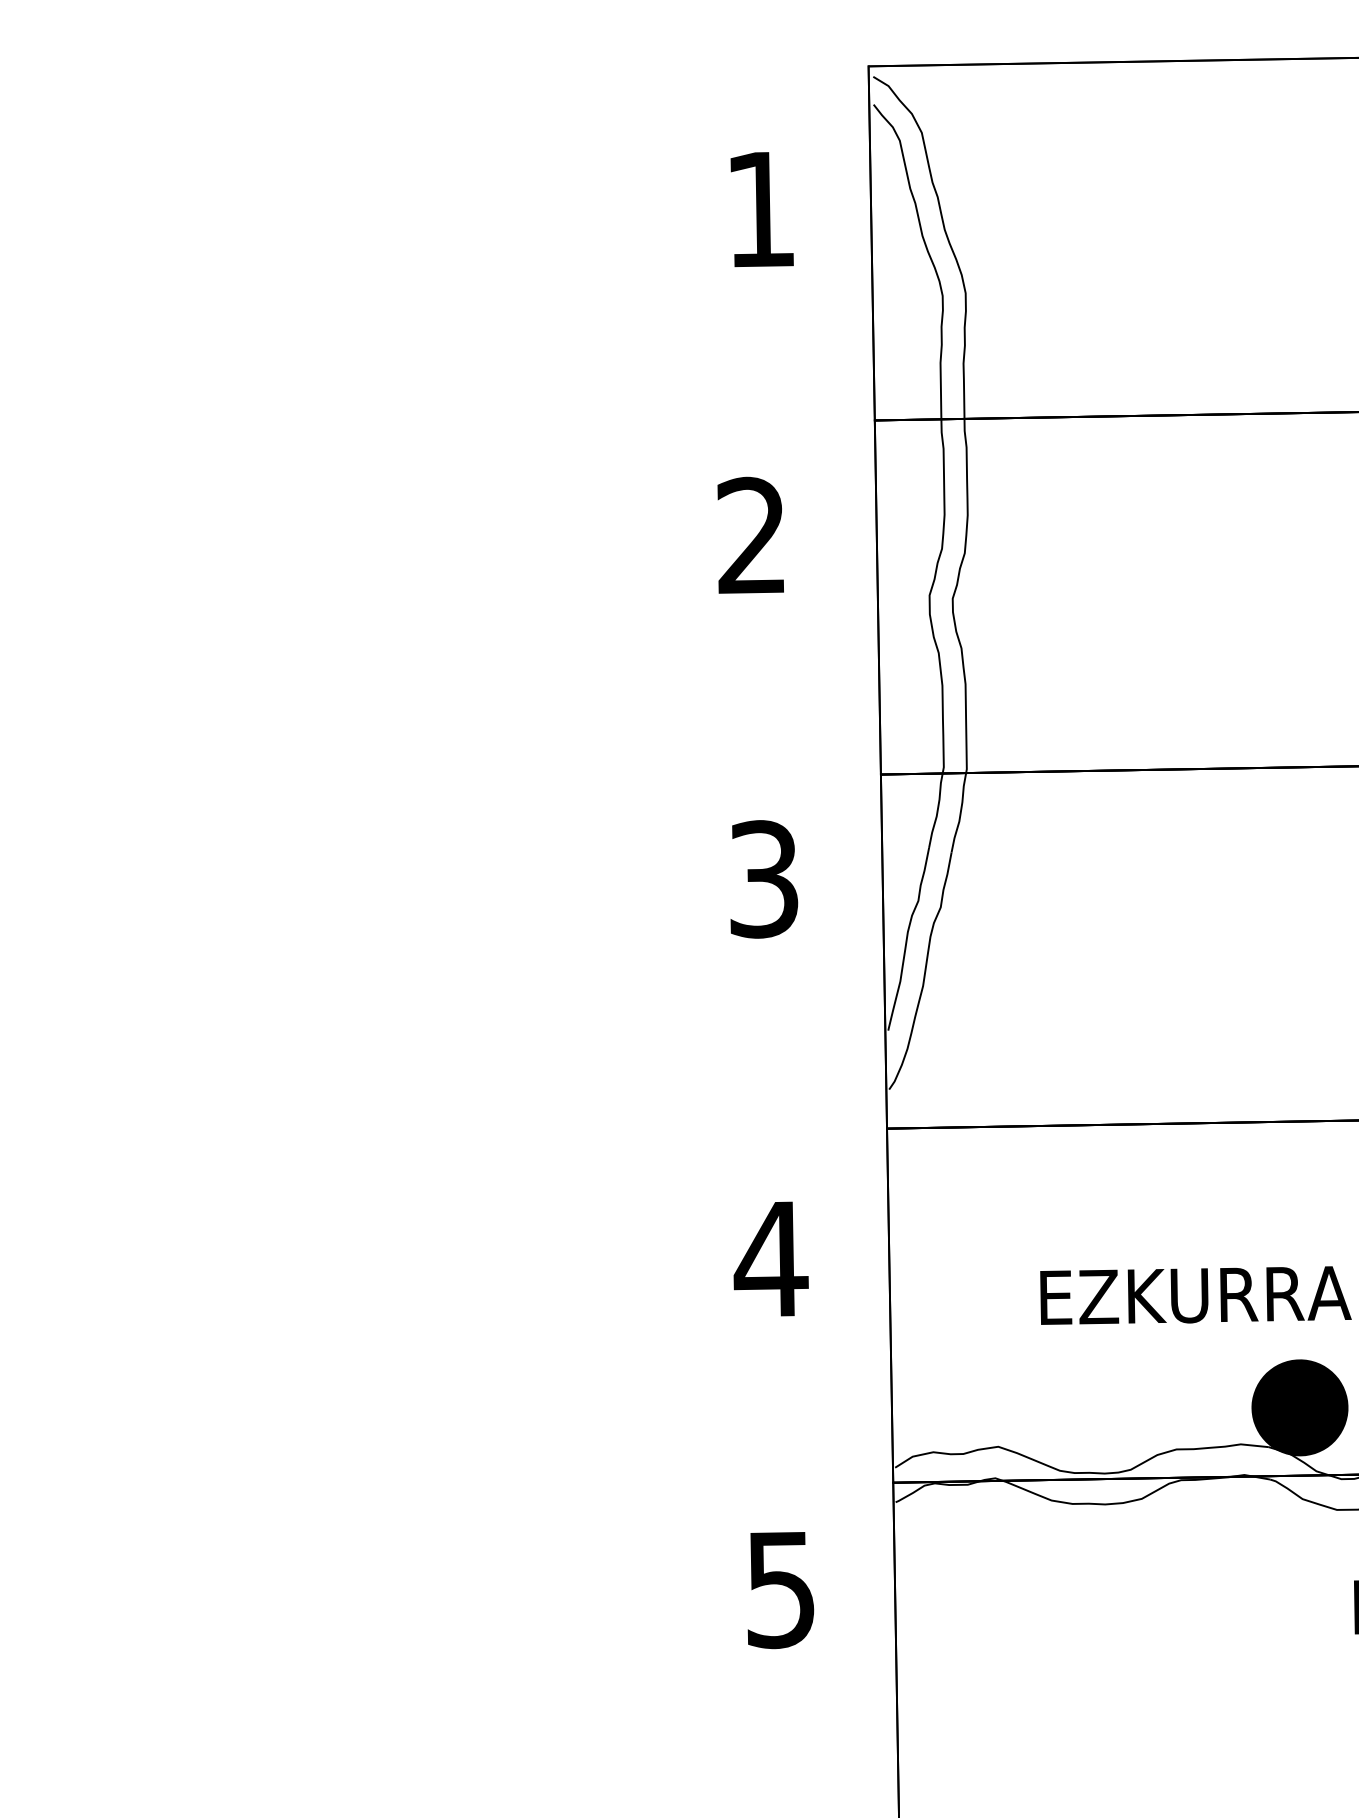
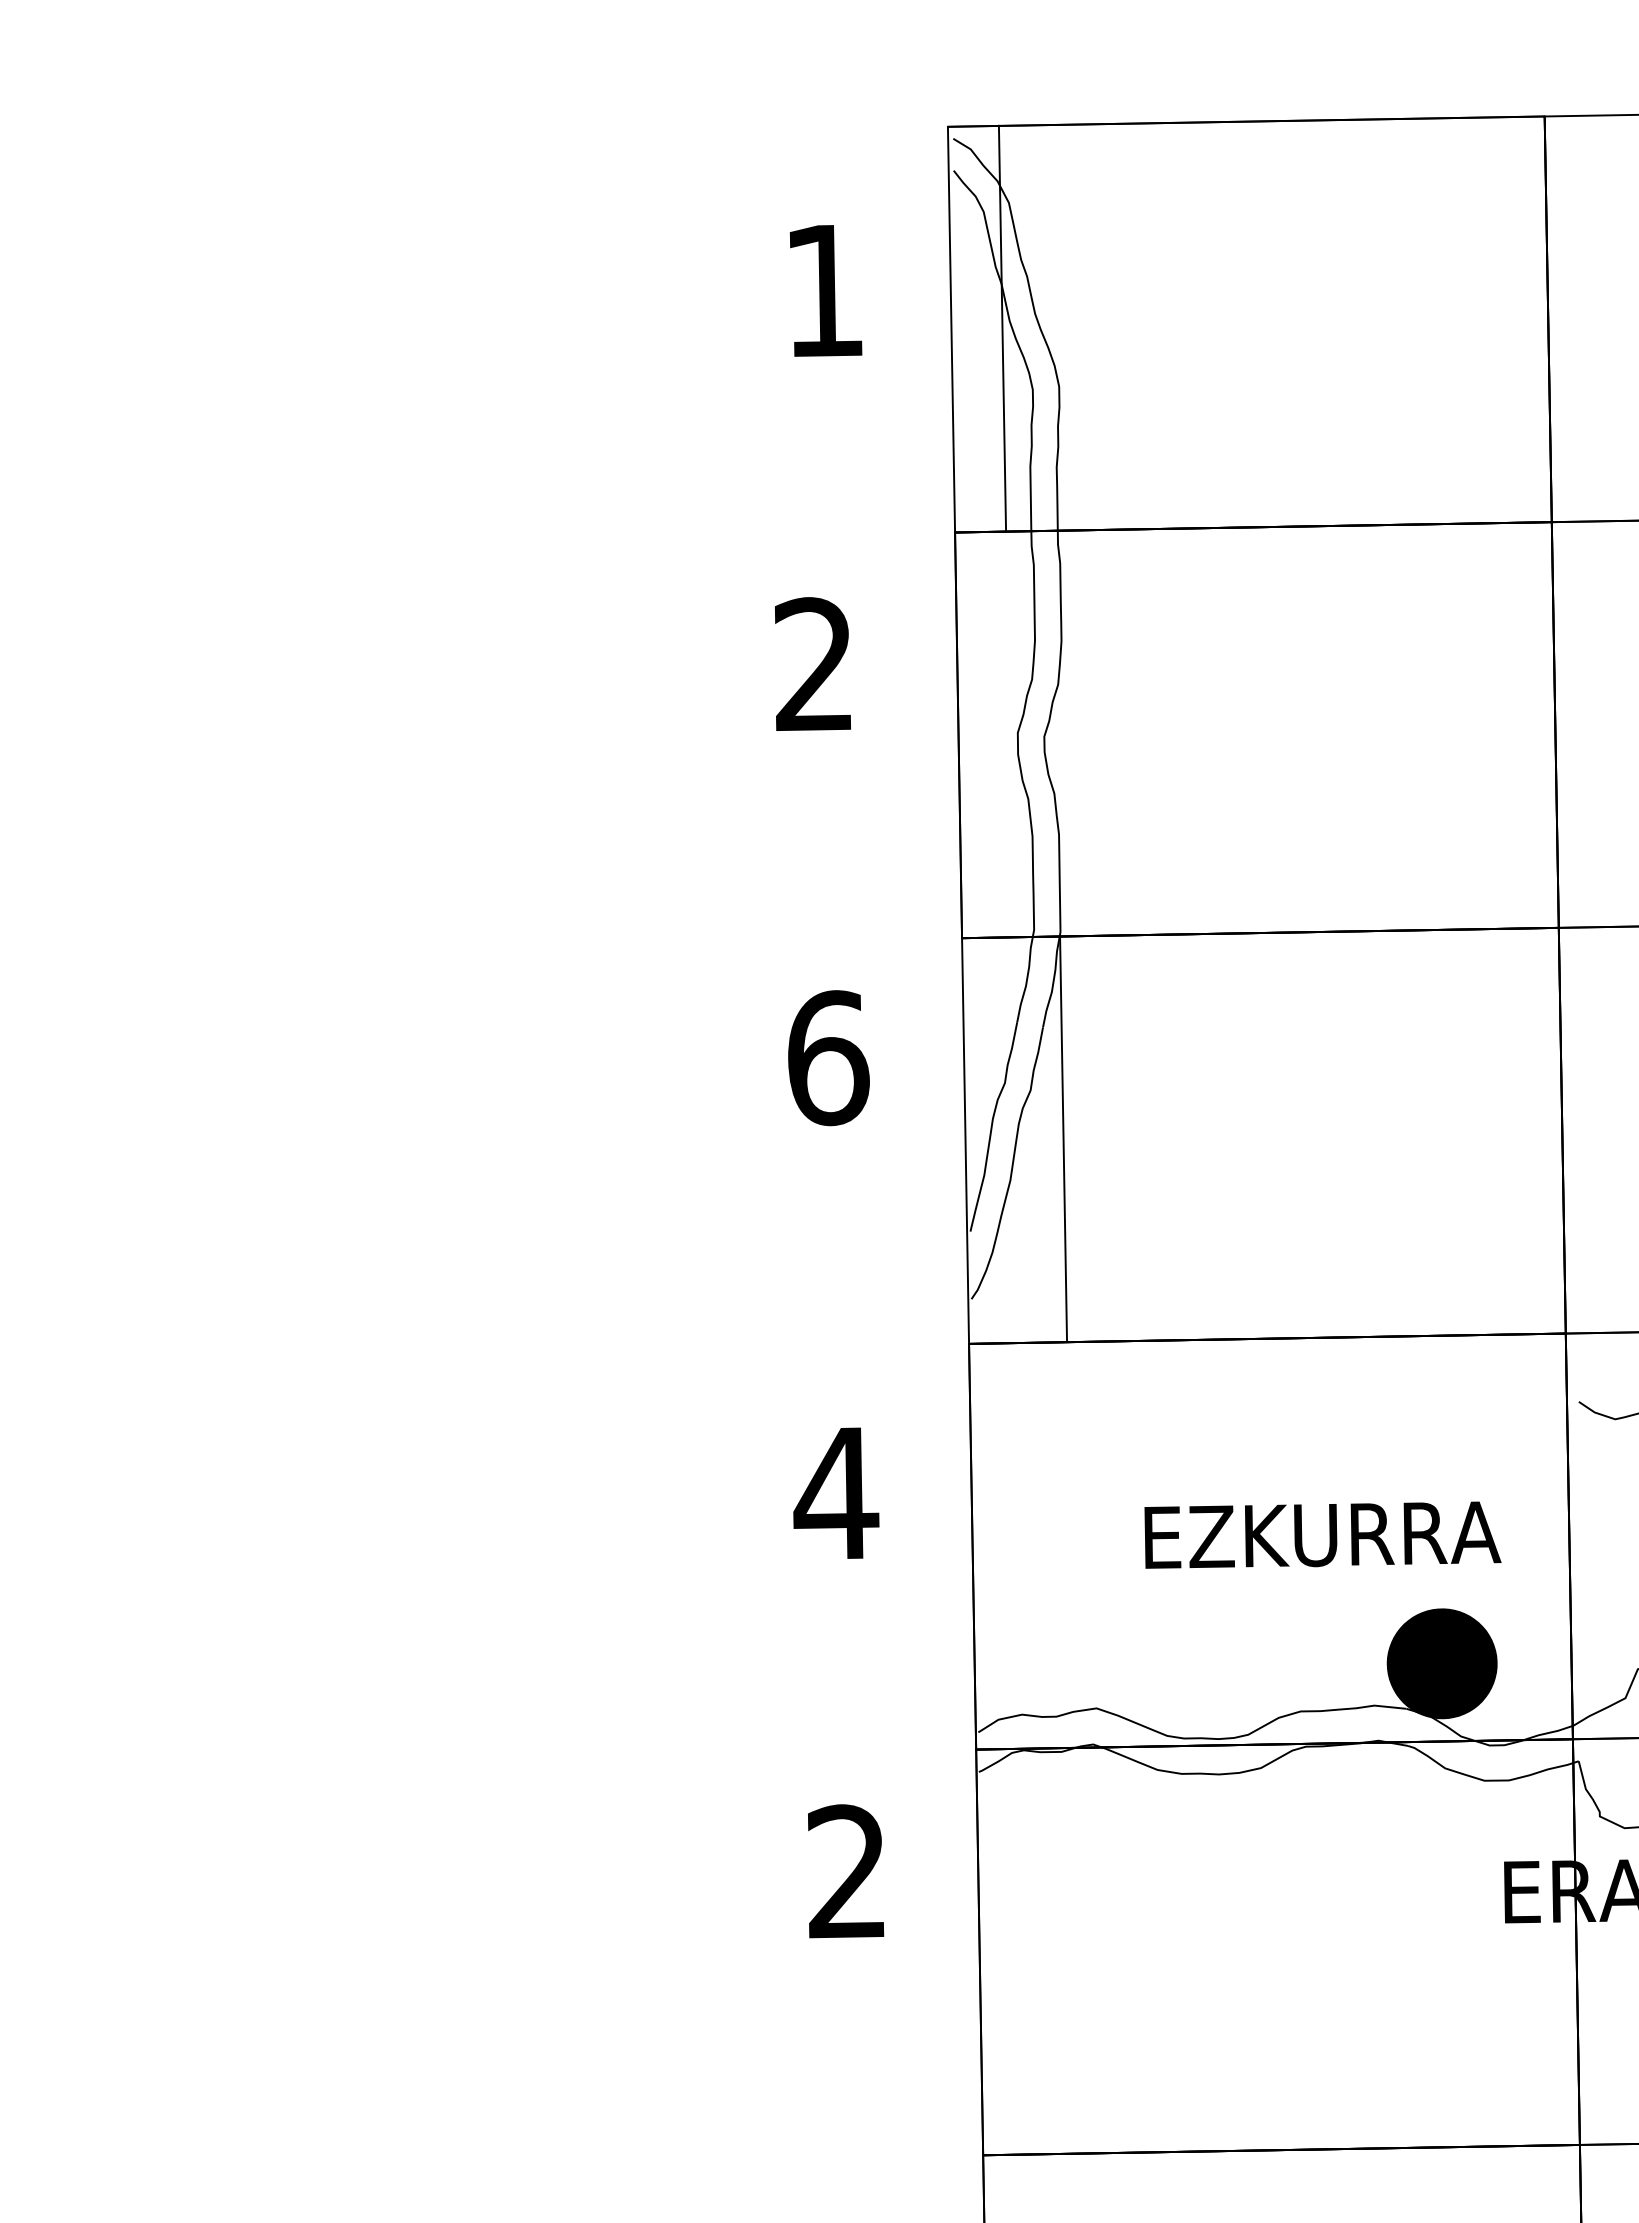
line: (871, 243) -> (1002, 328), moved
text: (764, 879) -> (828, 1058), 3 -> 6
line: (883, 951) -> (1063, 1138), moved
text: (780, 1590) -> (846, 1872), 5 -> 2

